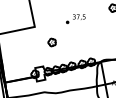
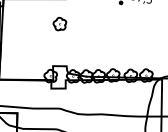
part: (51, 42) -> (58, 24), moved

